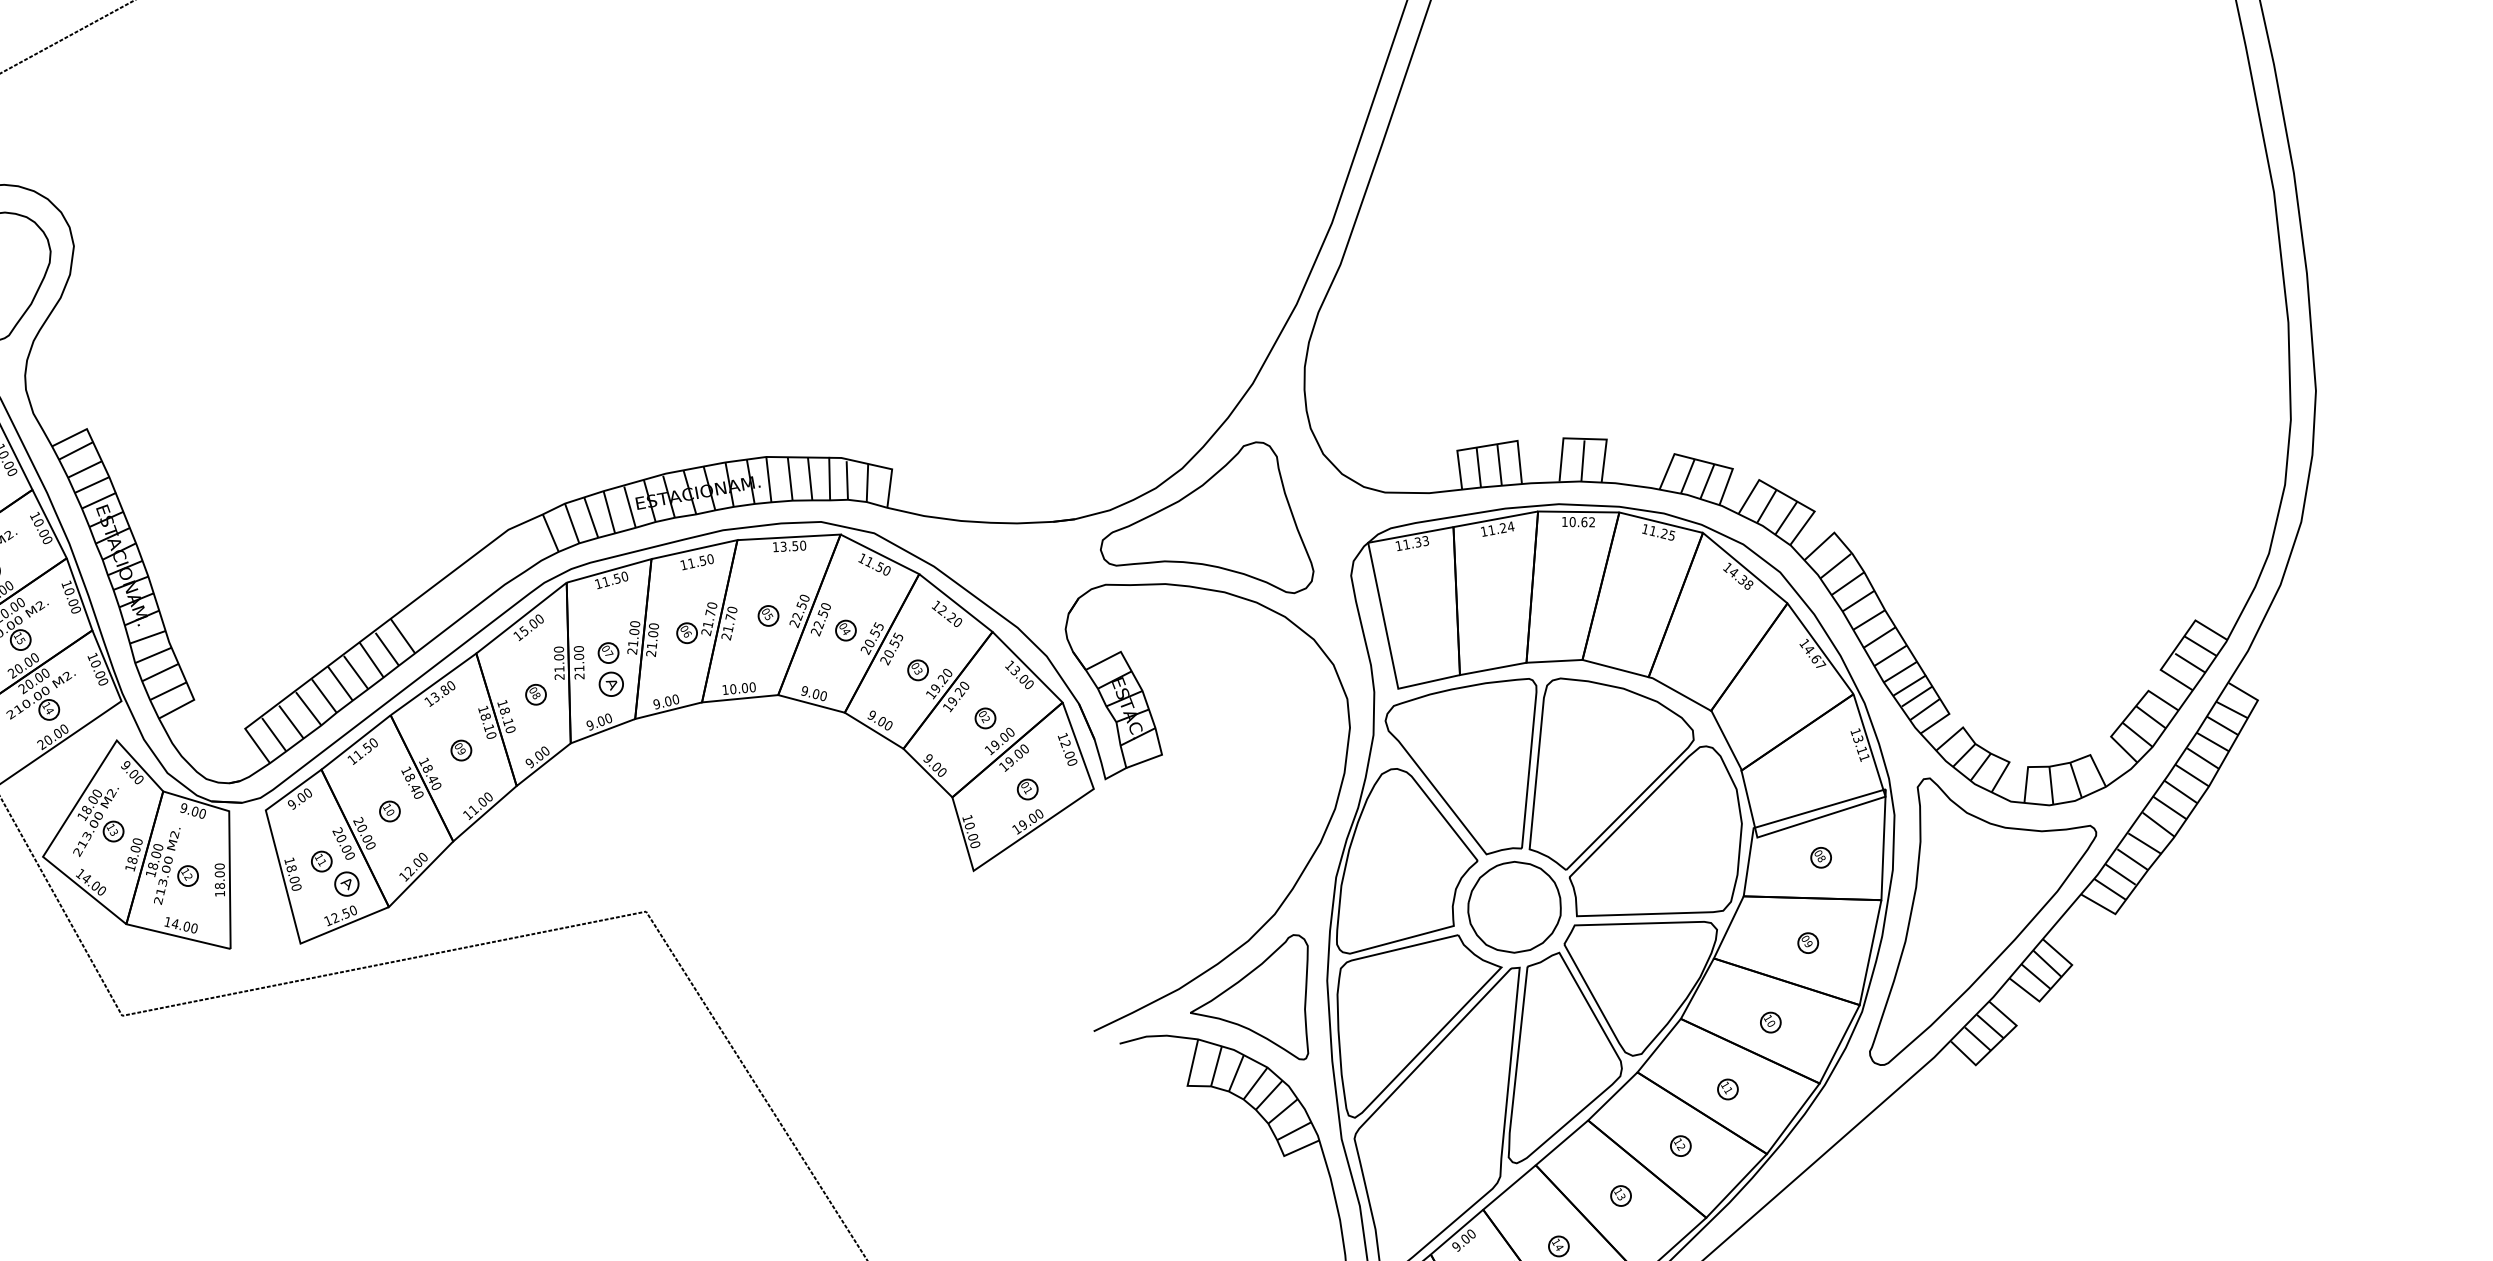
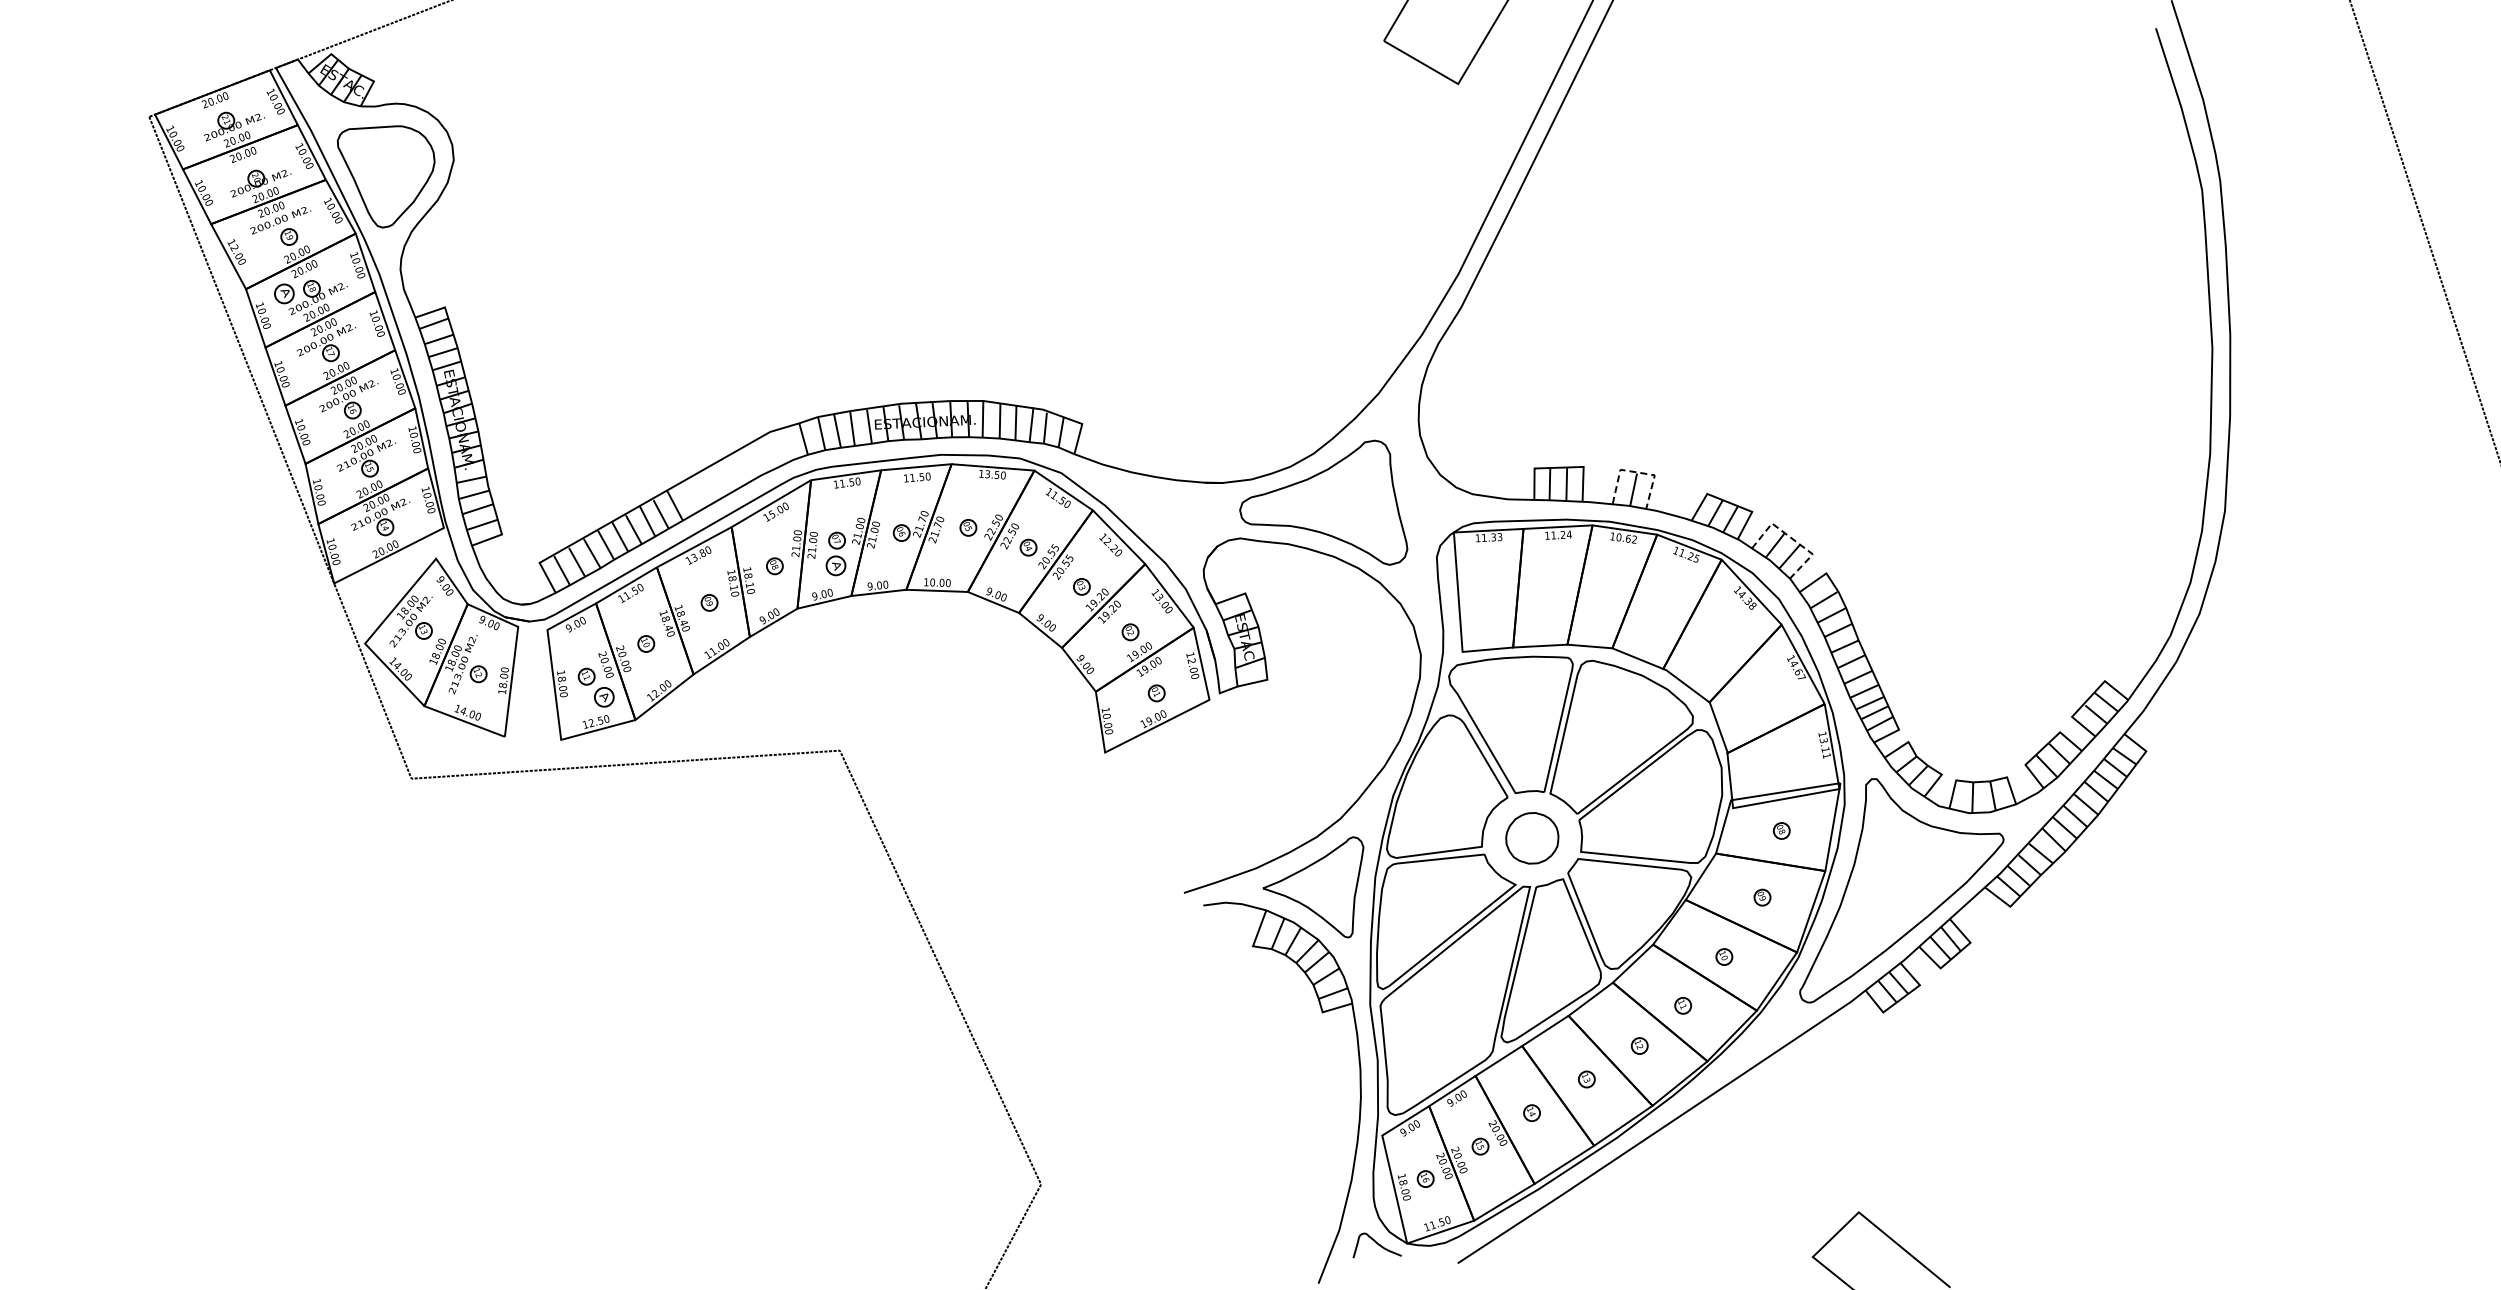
line: (1586, 438) -> (1638, 472), solid -> dashed
line: (1788, 496) -> (1793, 539), solid -> dashed
part: (1514, 907) -> (1532, 838), size x0.7

